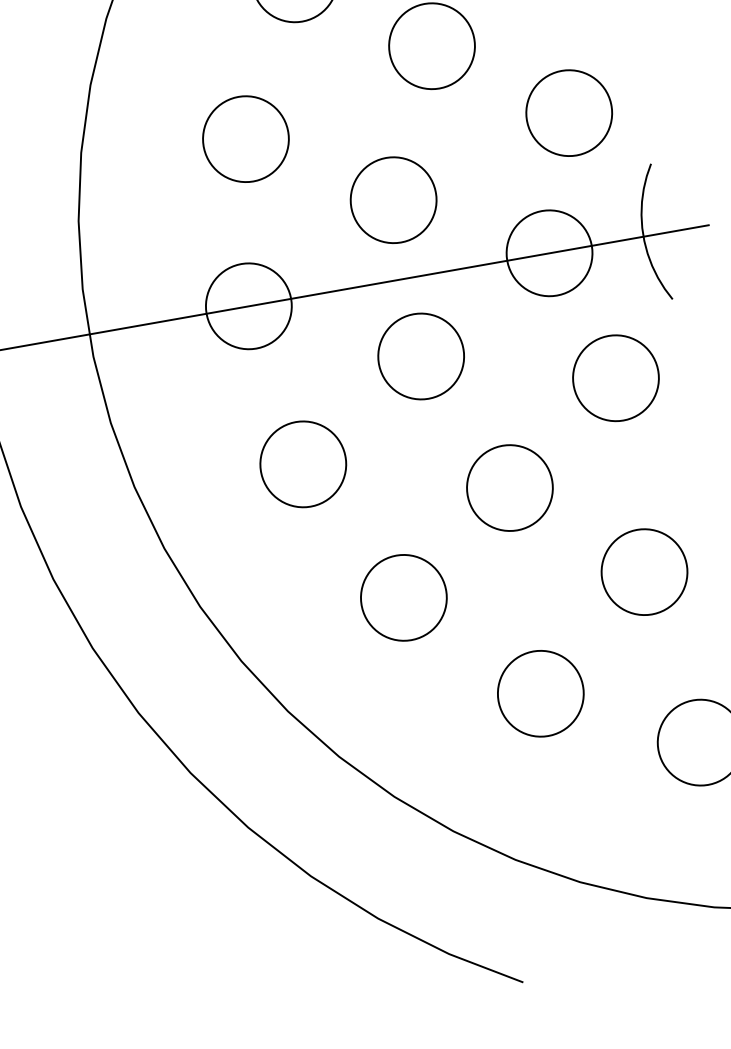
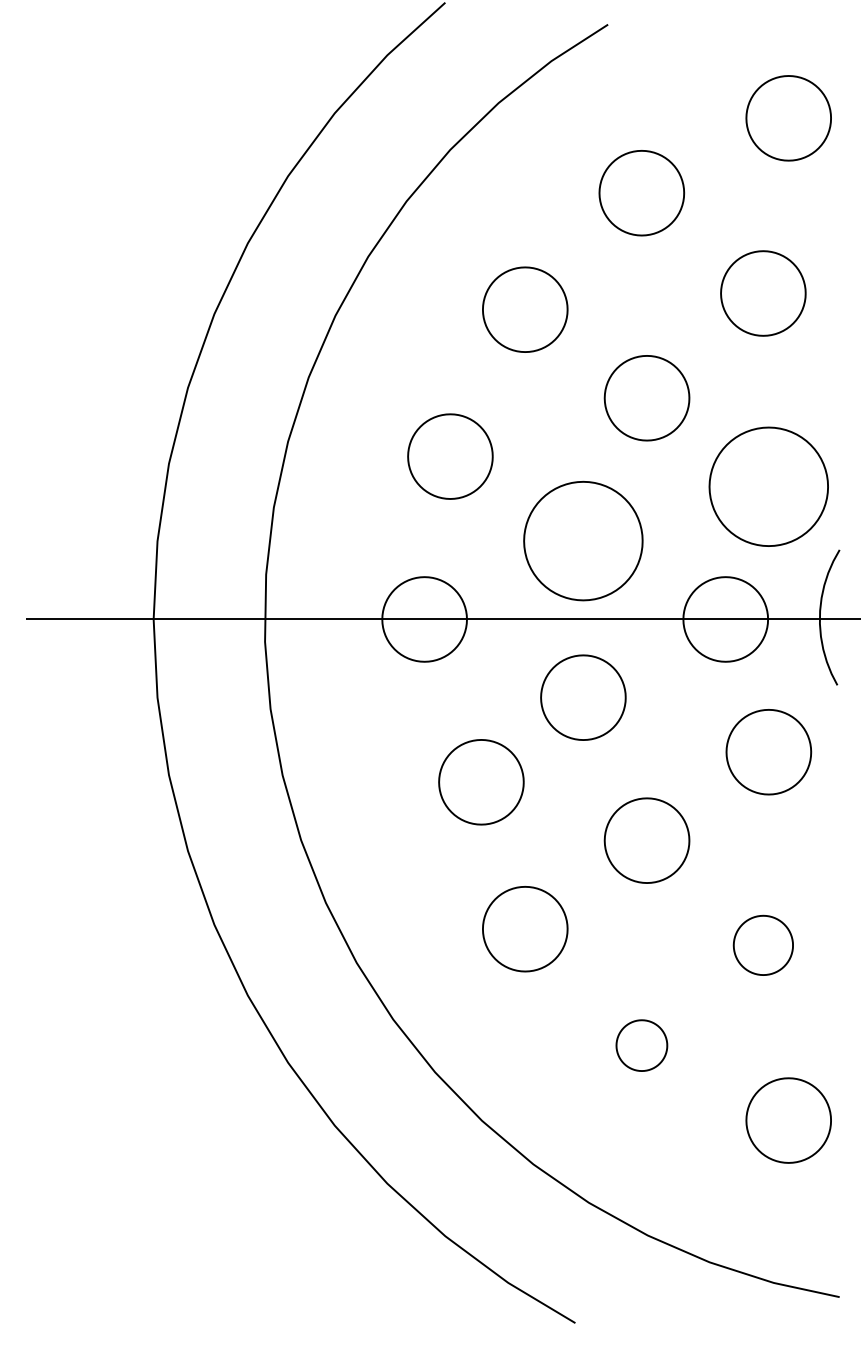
part: (568, 113) -> (768, 486), size x1.4
part: (393, 200) -> (583, 541), size x1.4
part: (303, 464) -> (481, 782), moved
part: (644, 572) -> (763, 945), size x0.7
part: (540, 693) -> (641, 1045), size x0.6

